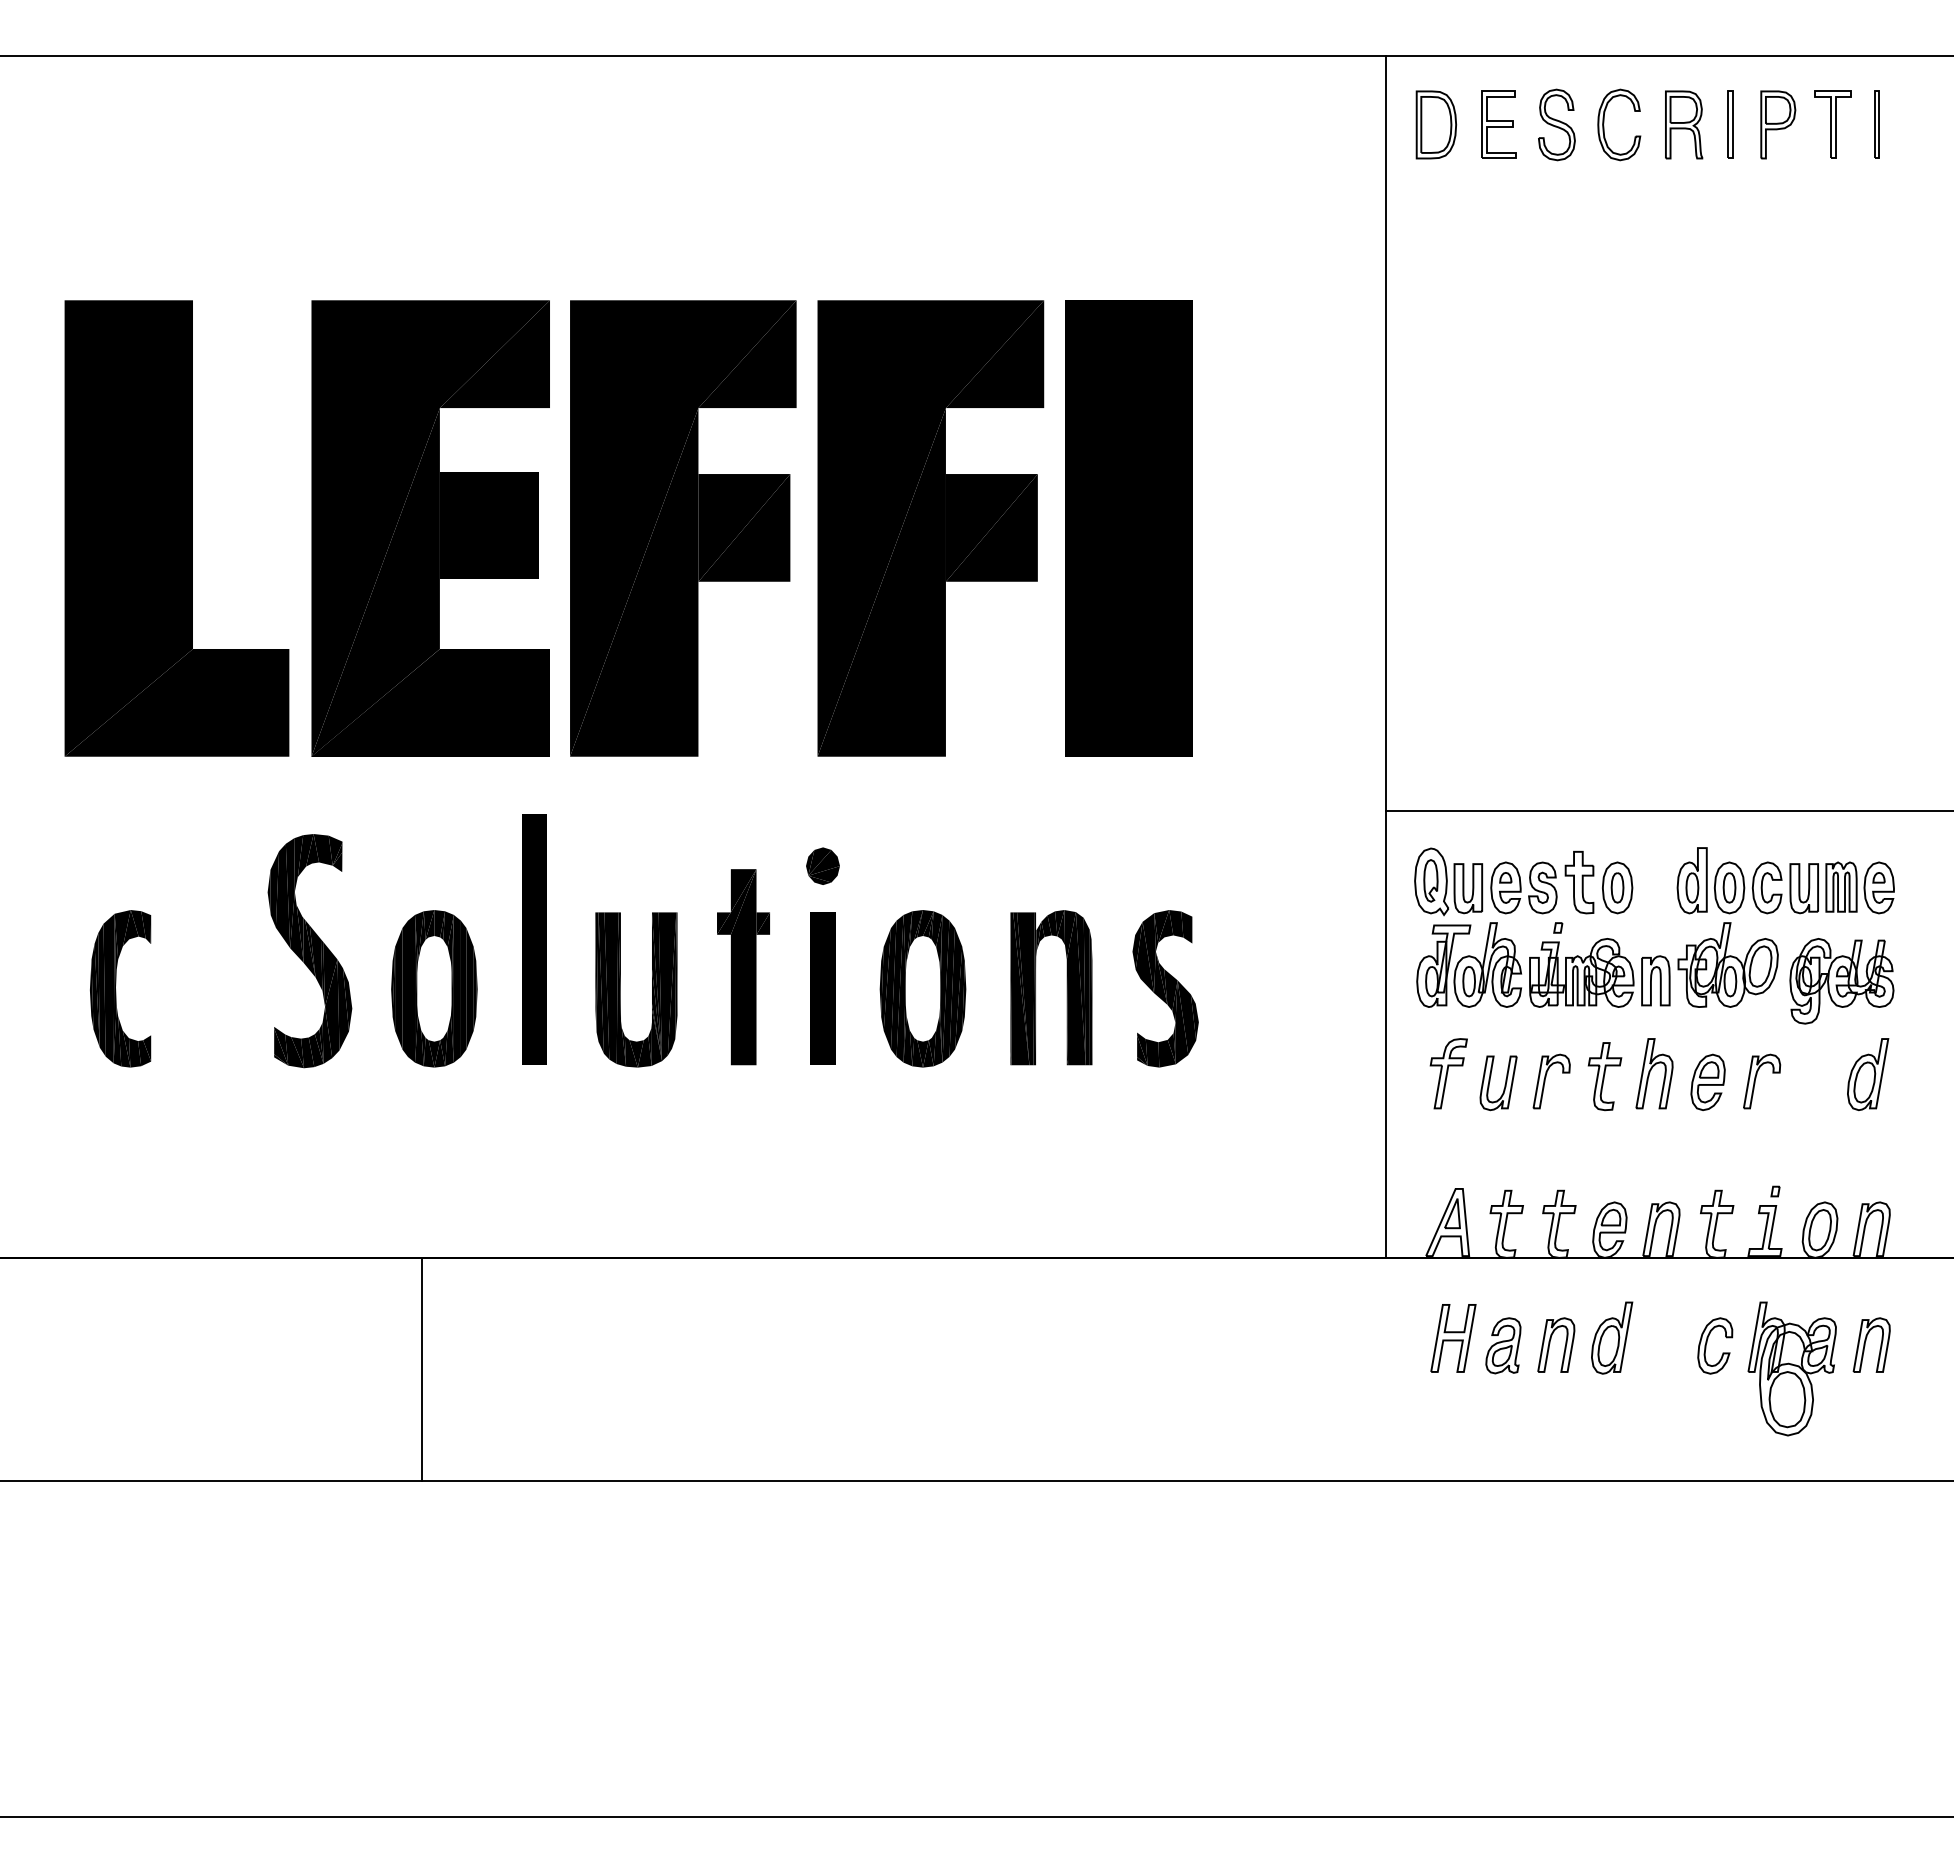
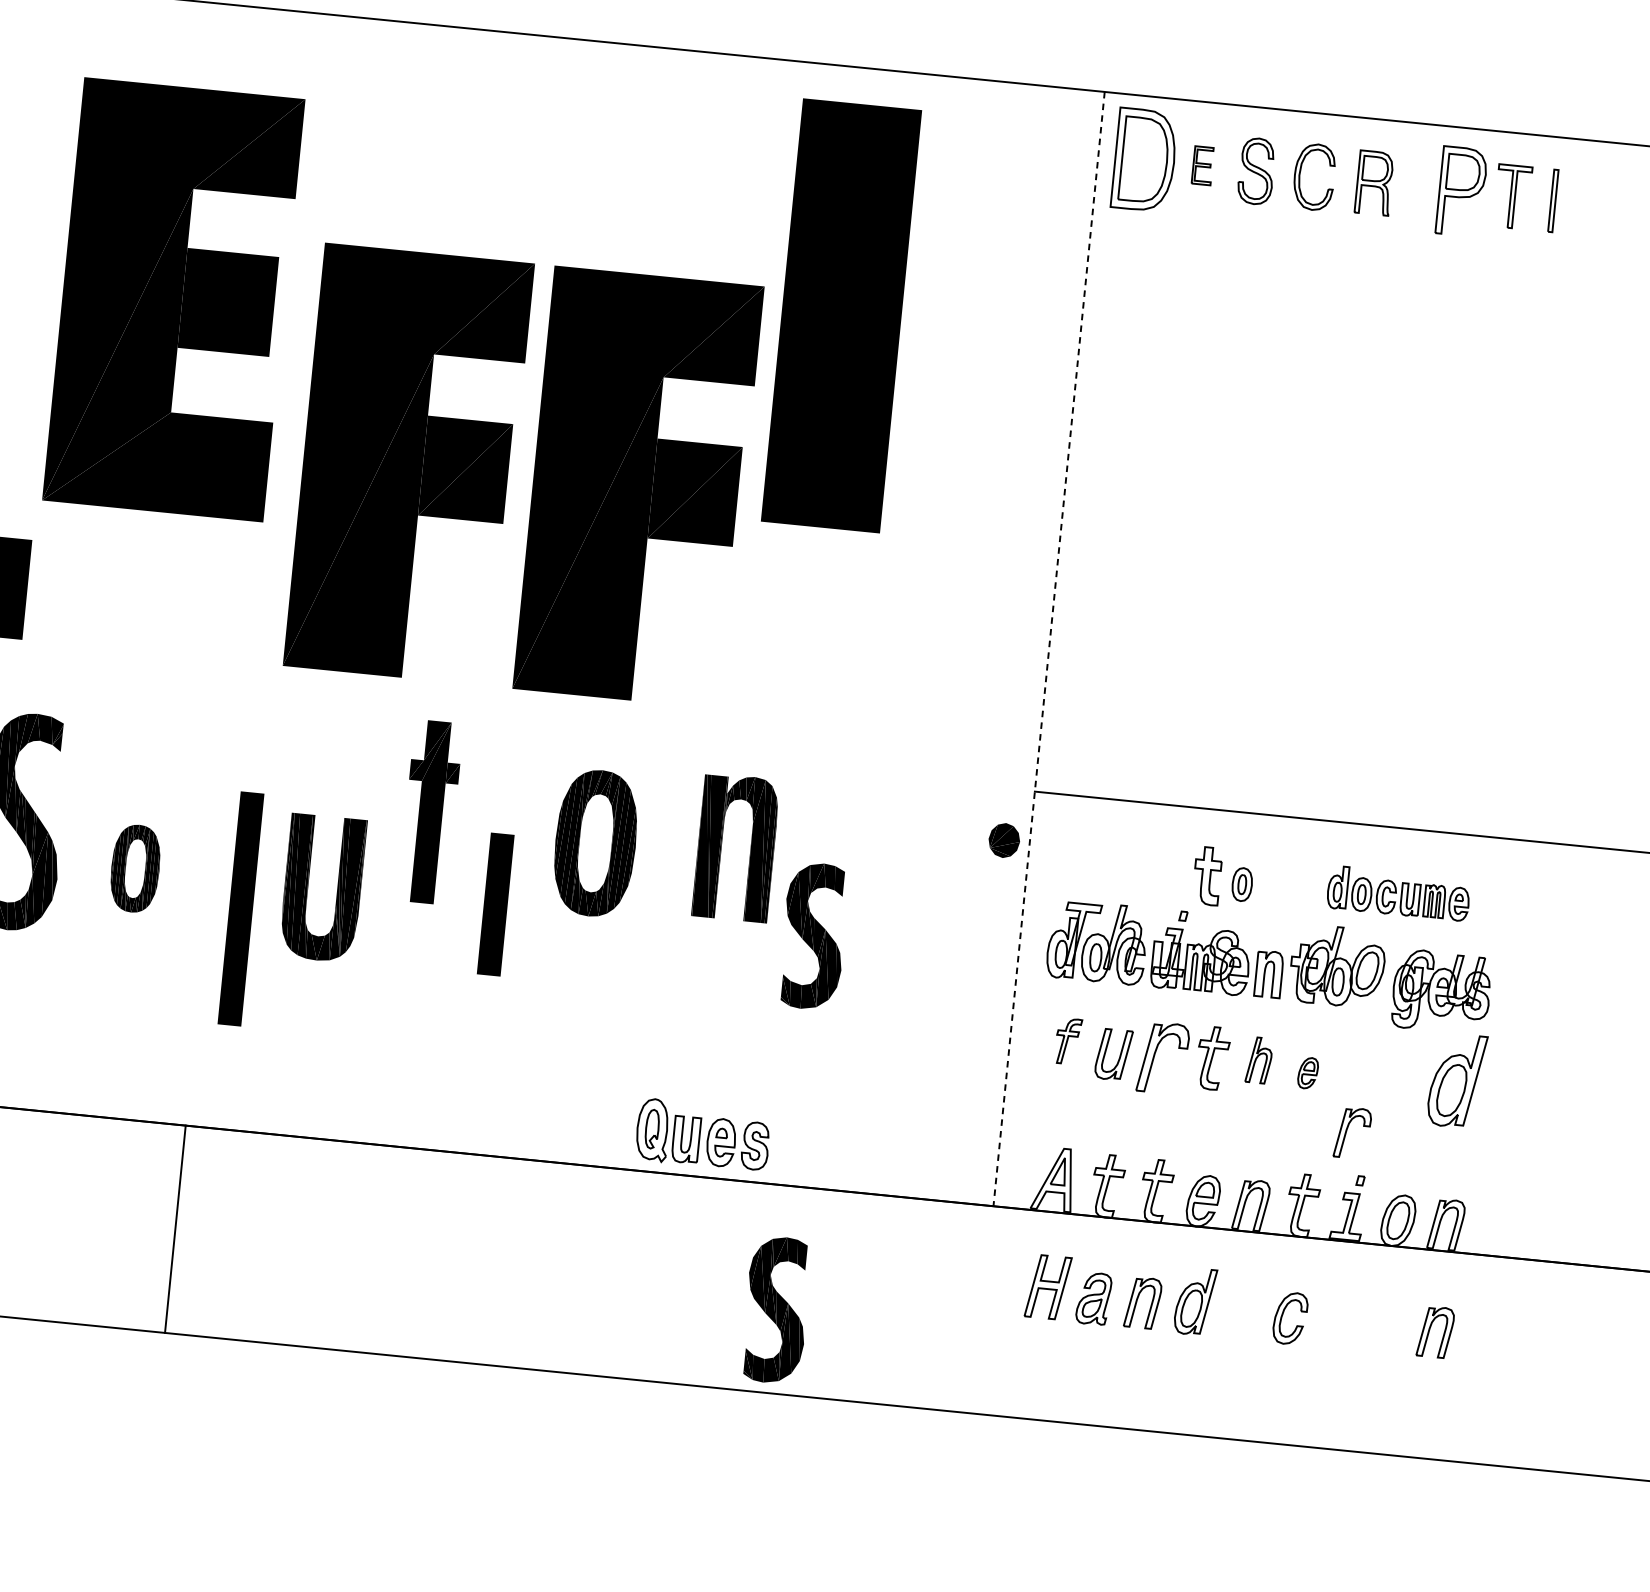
part: (1436, 124) -> (1144, 159), size x1.6
part: (1498, 124) -> (1202, 165), size x0.6
part: (1730, 124) -> (1417, 186), removed
part: (1778, 124) -> (1462, 191), size x1.4
part: (430, 528) -> (173, 299), moved
part: (1128, 528) -> (840, 315), moved
line: (1386, 657) -> (1049, 649), solid -> dashed
part: (822, 865) -> (1003, 839), moved
part: (1785, 880) -> (1398, 893), size x0.7
part: (1485, 881) -> (702, 1134), moved
part: (1617, 887) -> (1242, 884), size x0.7
part: (534, 939) -> (241, 908), moved
part: (743, 967) -> (430, 812), moved
part: (1066, 987) -> (750, 849), moved
part: (434, 988) -> (135, 868), size x0.6
part: (922, 988) -> (595, 843), moved
part: (1448, 1073) -> (1068, 1041), size x0.7
part: (1654, 1073) -> (1259, 1060), size x0.7
part: (1868, 1074) -> (1457, 1080), size x1.4
part: (1756, 1078) -> (1347, 1129), moved
part: (1551, 1081) -> (1162, 1058), size x1.4
part: (1707, 1081) -> (1307, 1072), size x0.6
part: (1791, 1368) -> (1358, 1346), removed
line: (422, 1369) -> (175, 1229), moved
part: (1165, 1391) -> (776, 1309), added

